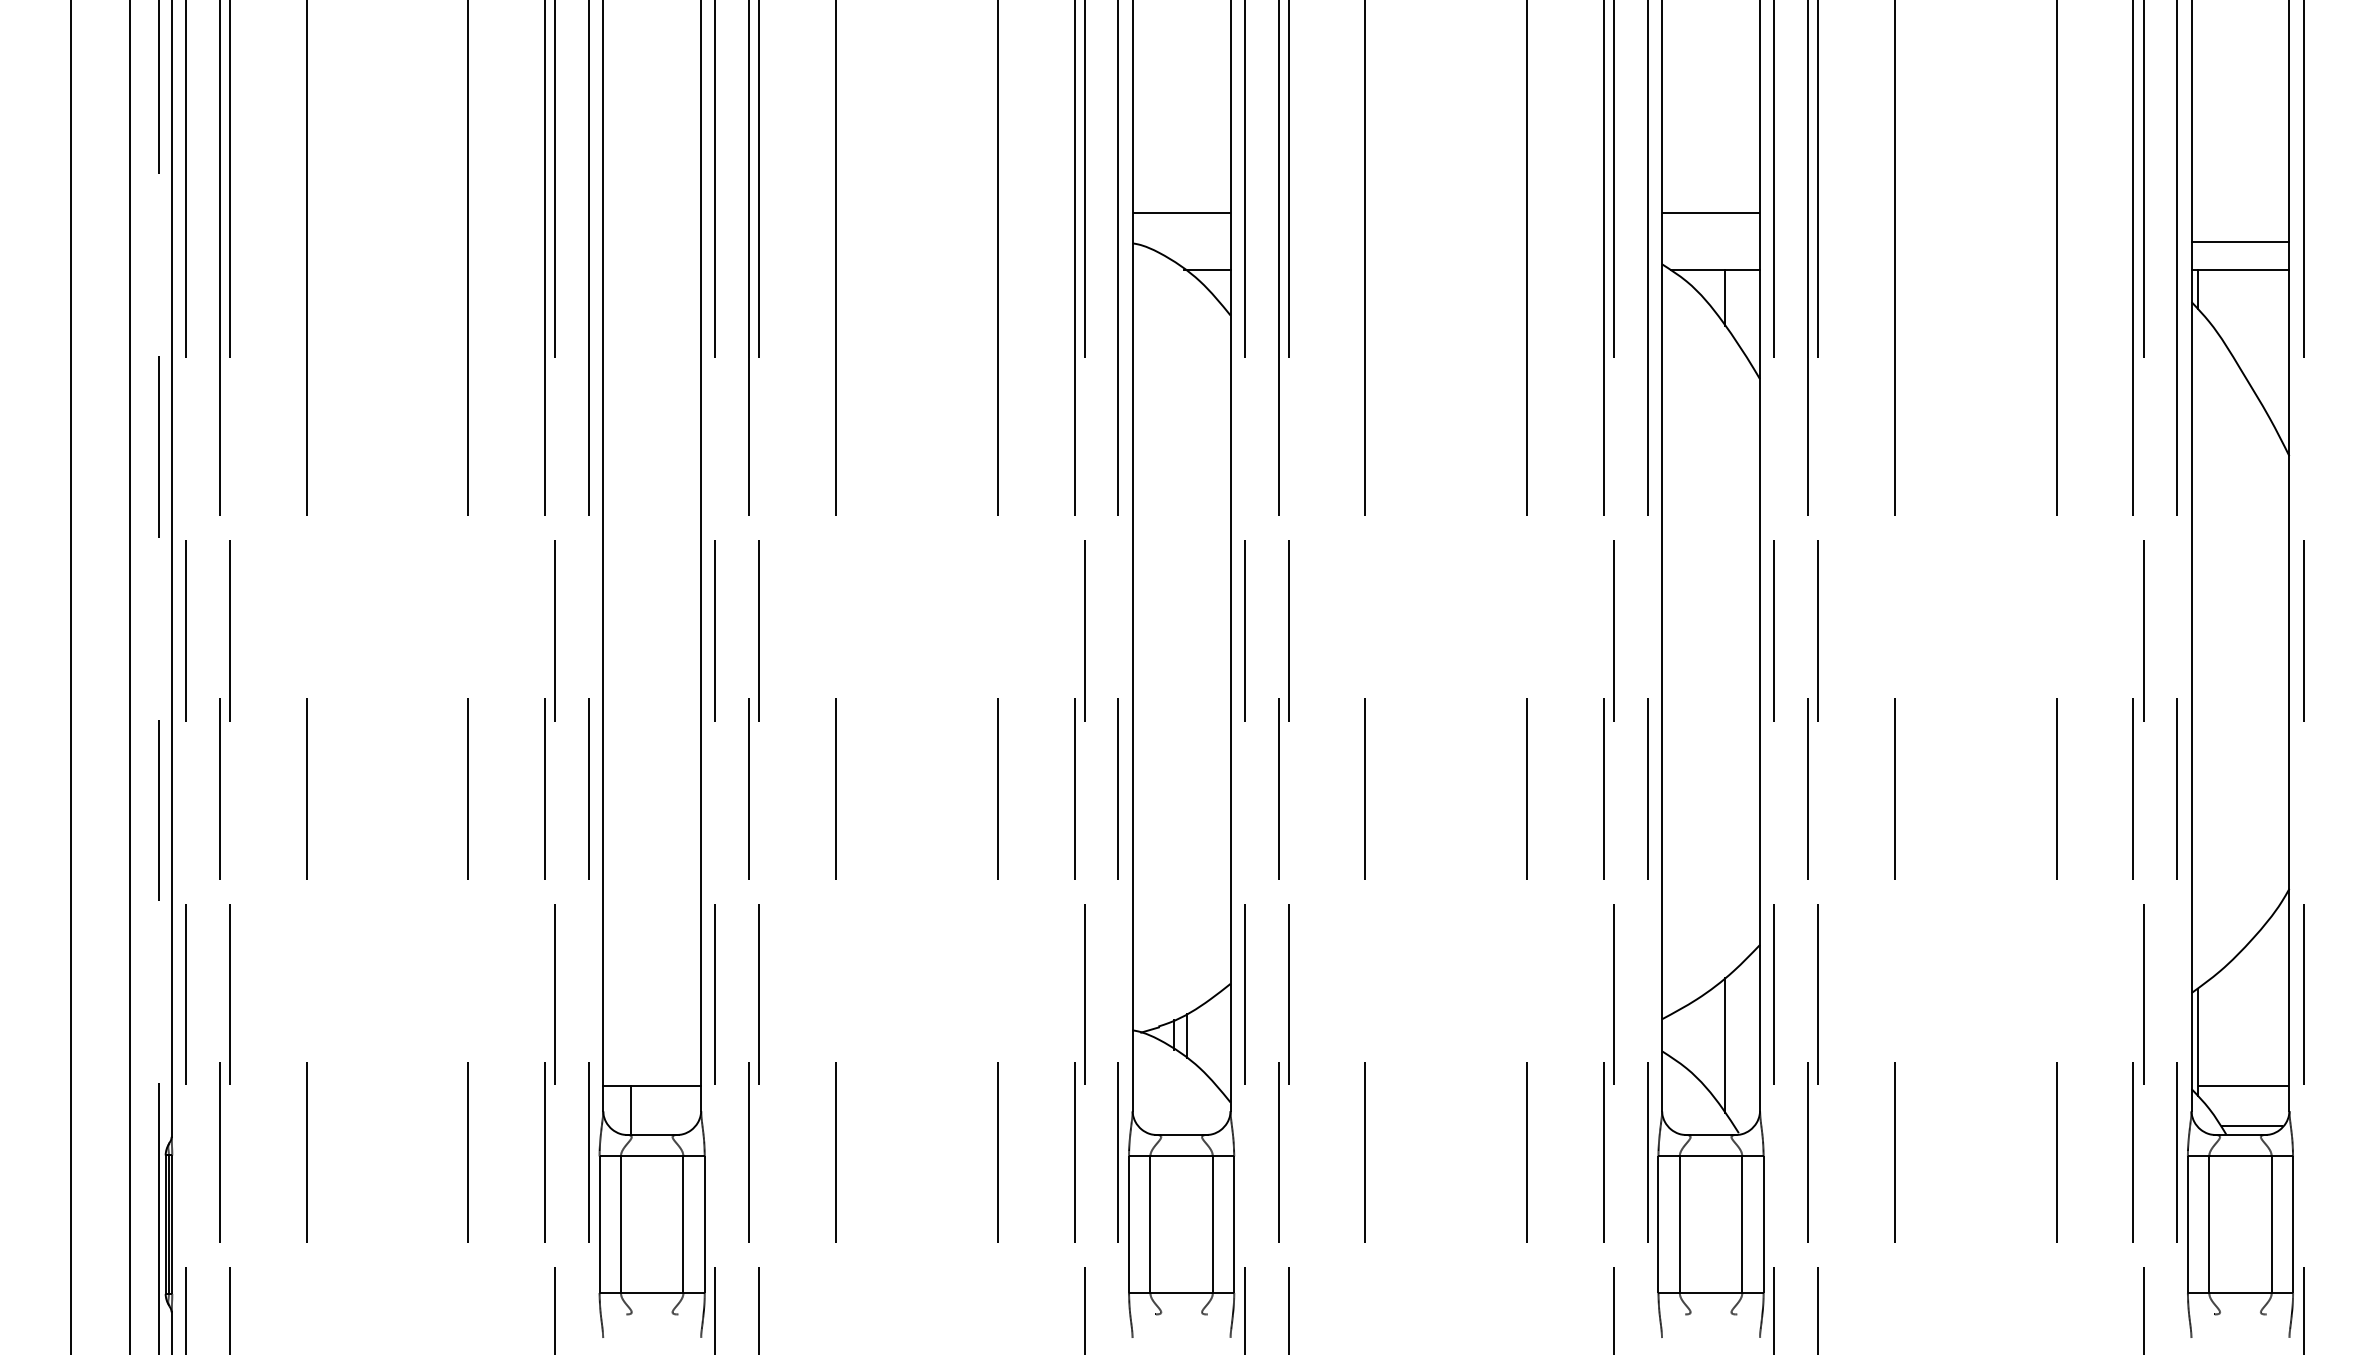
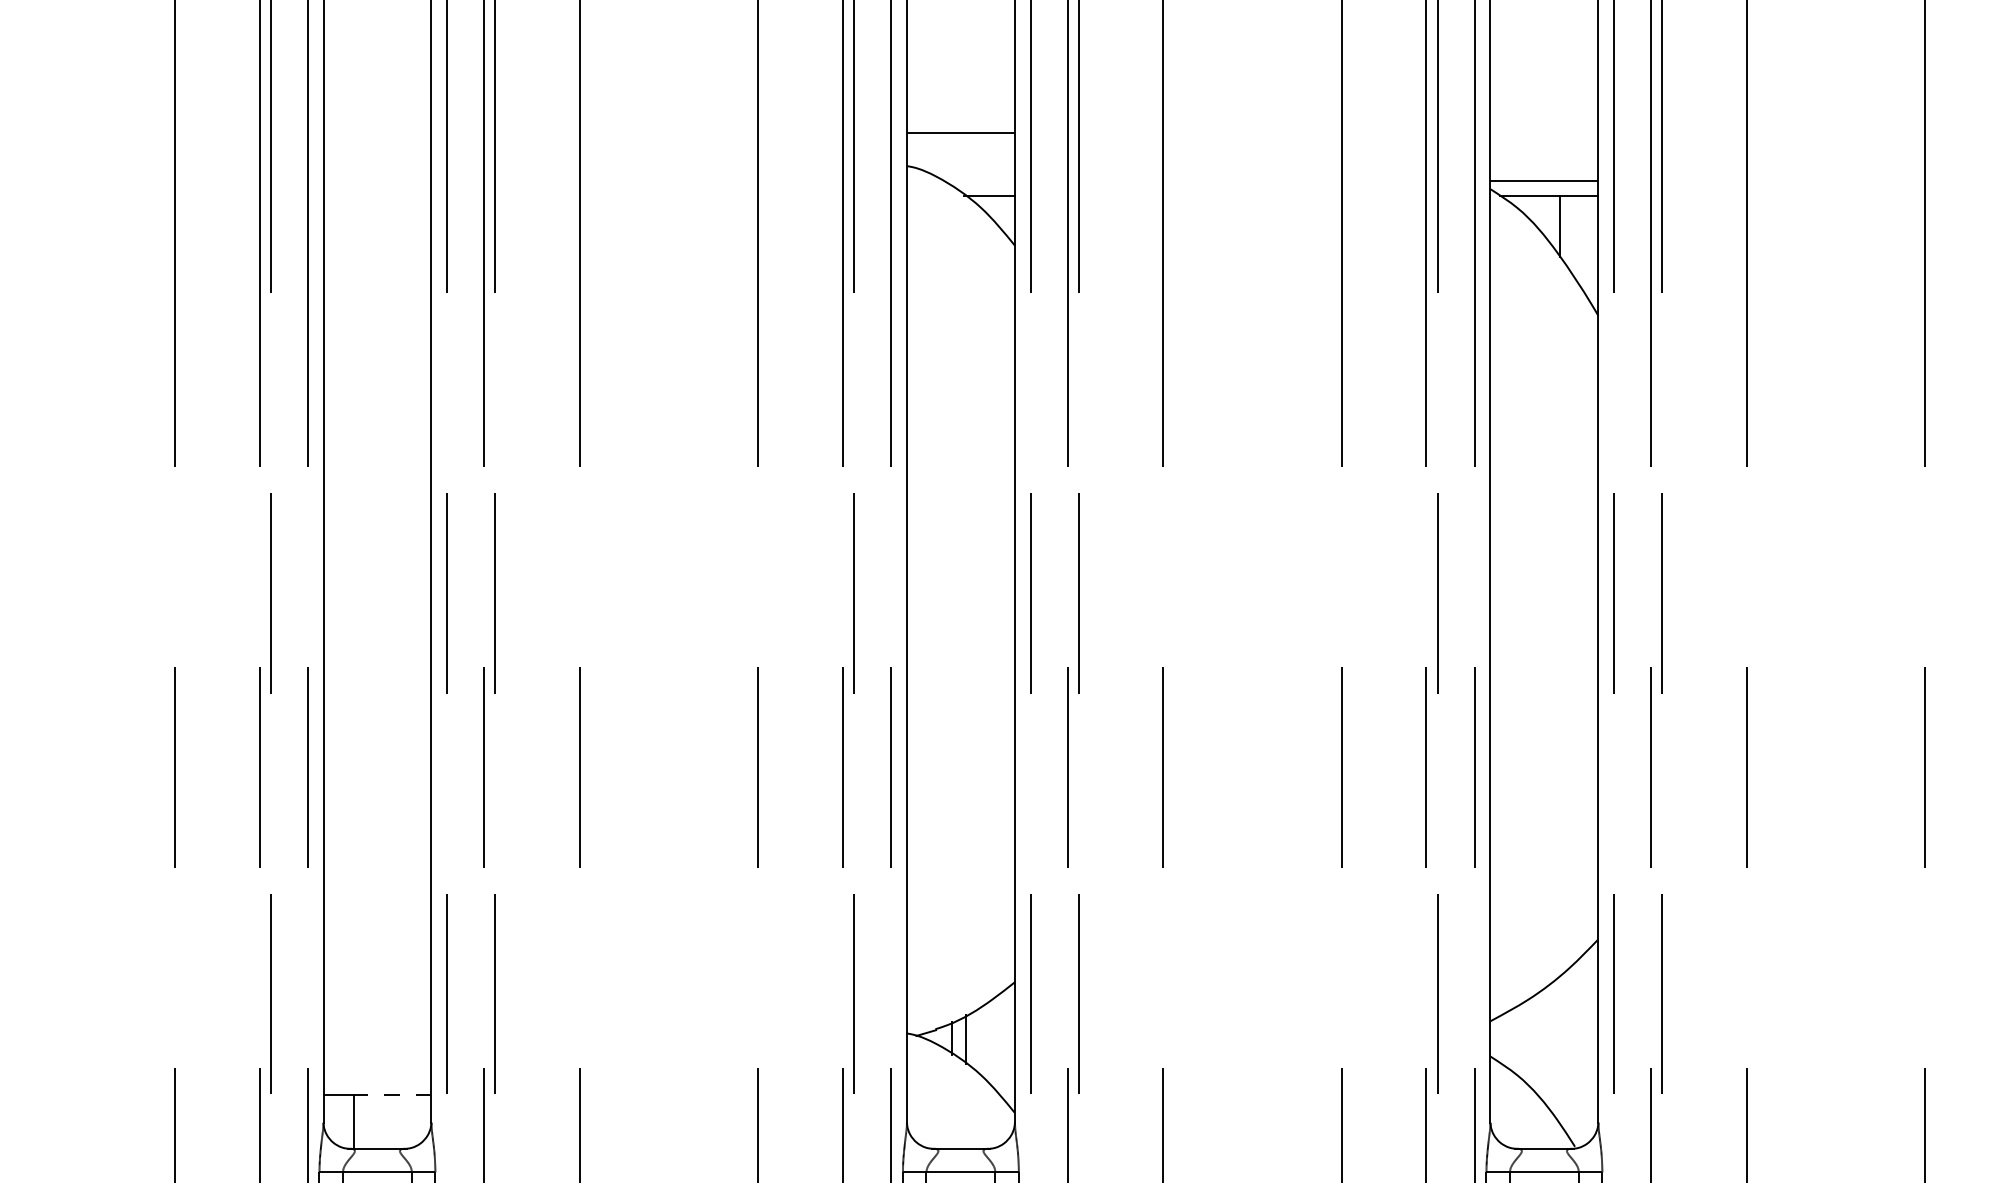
line: (1711, 213) -> (1544, 181), moved
line: (1725, 1044) -> (1560, 1049), removed
line: (665, 1085) -> (392, 1094), solid -> dashed

